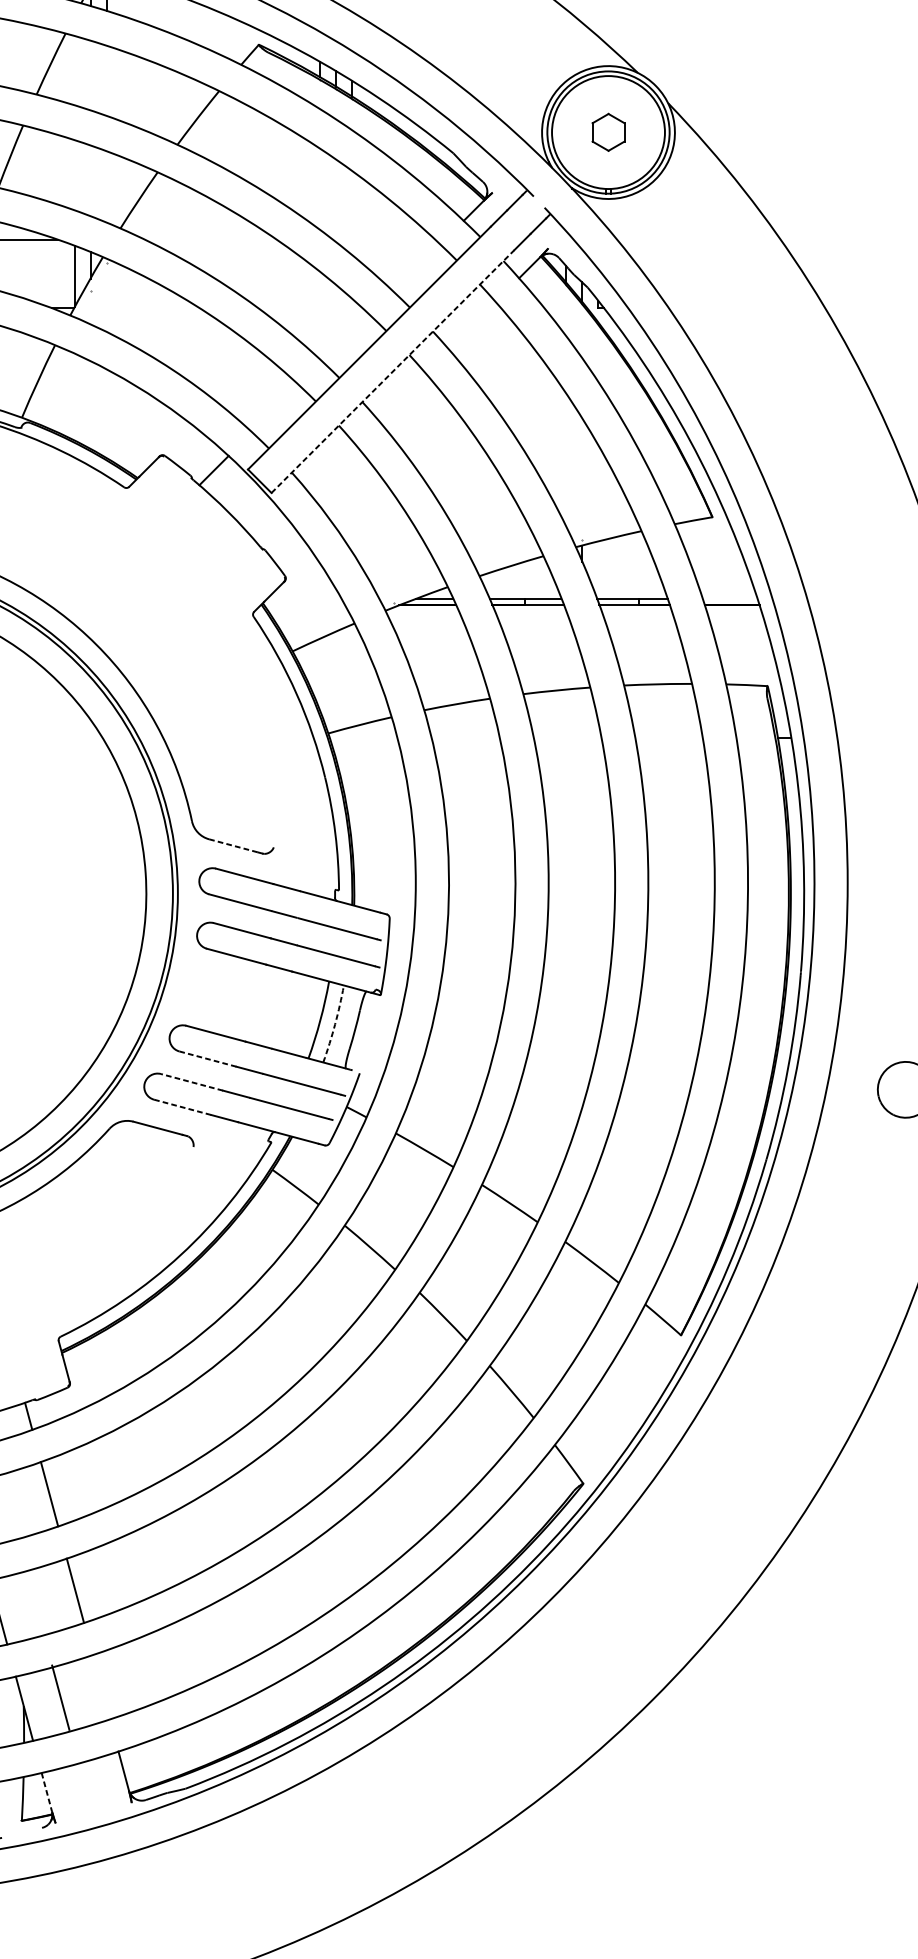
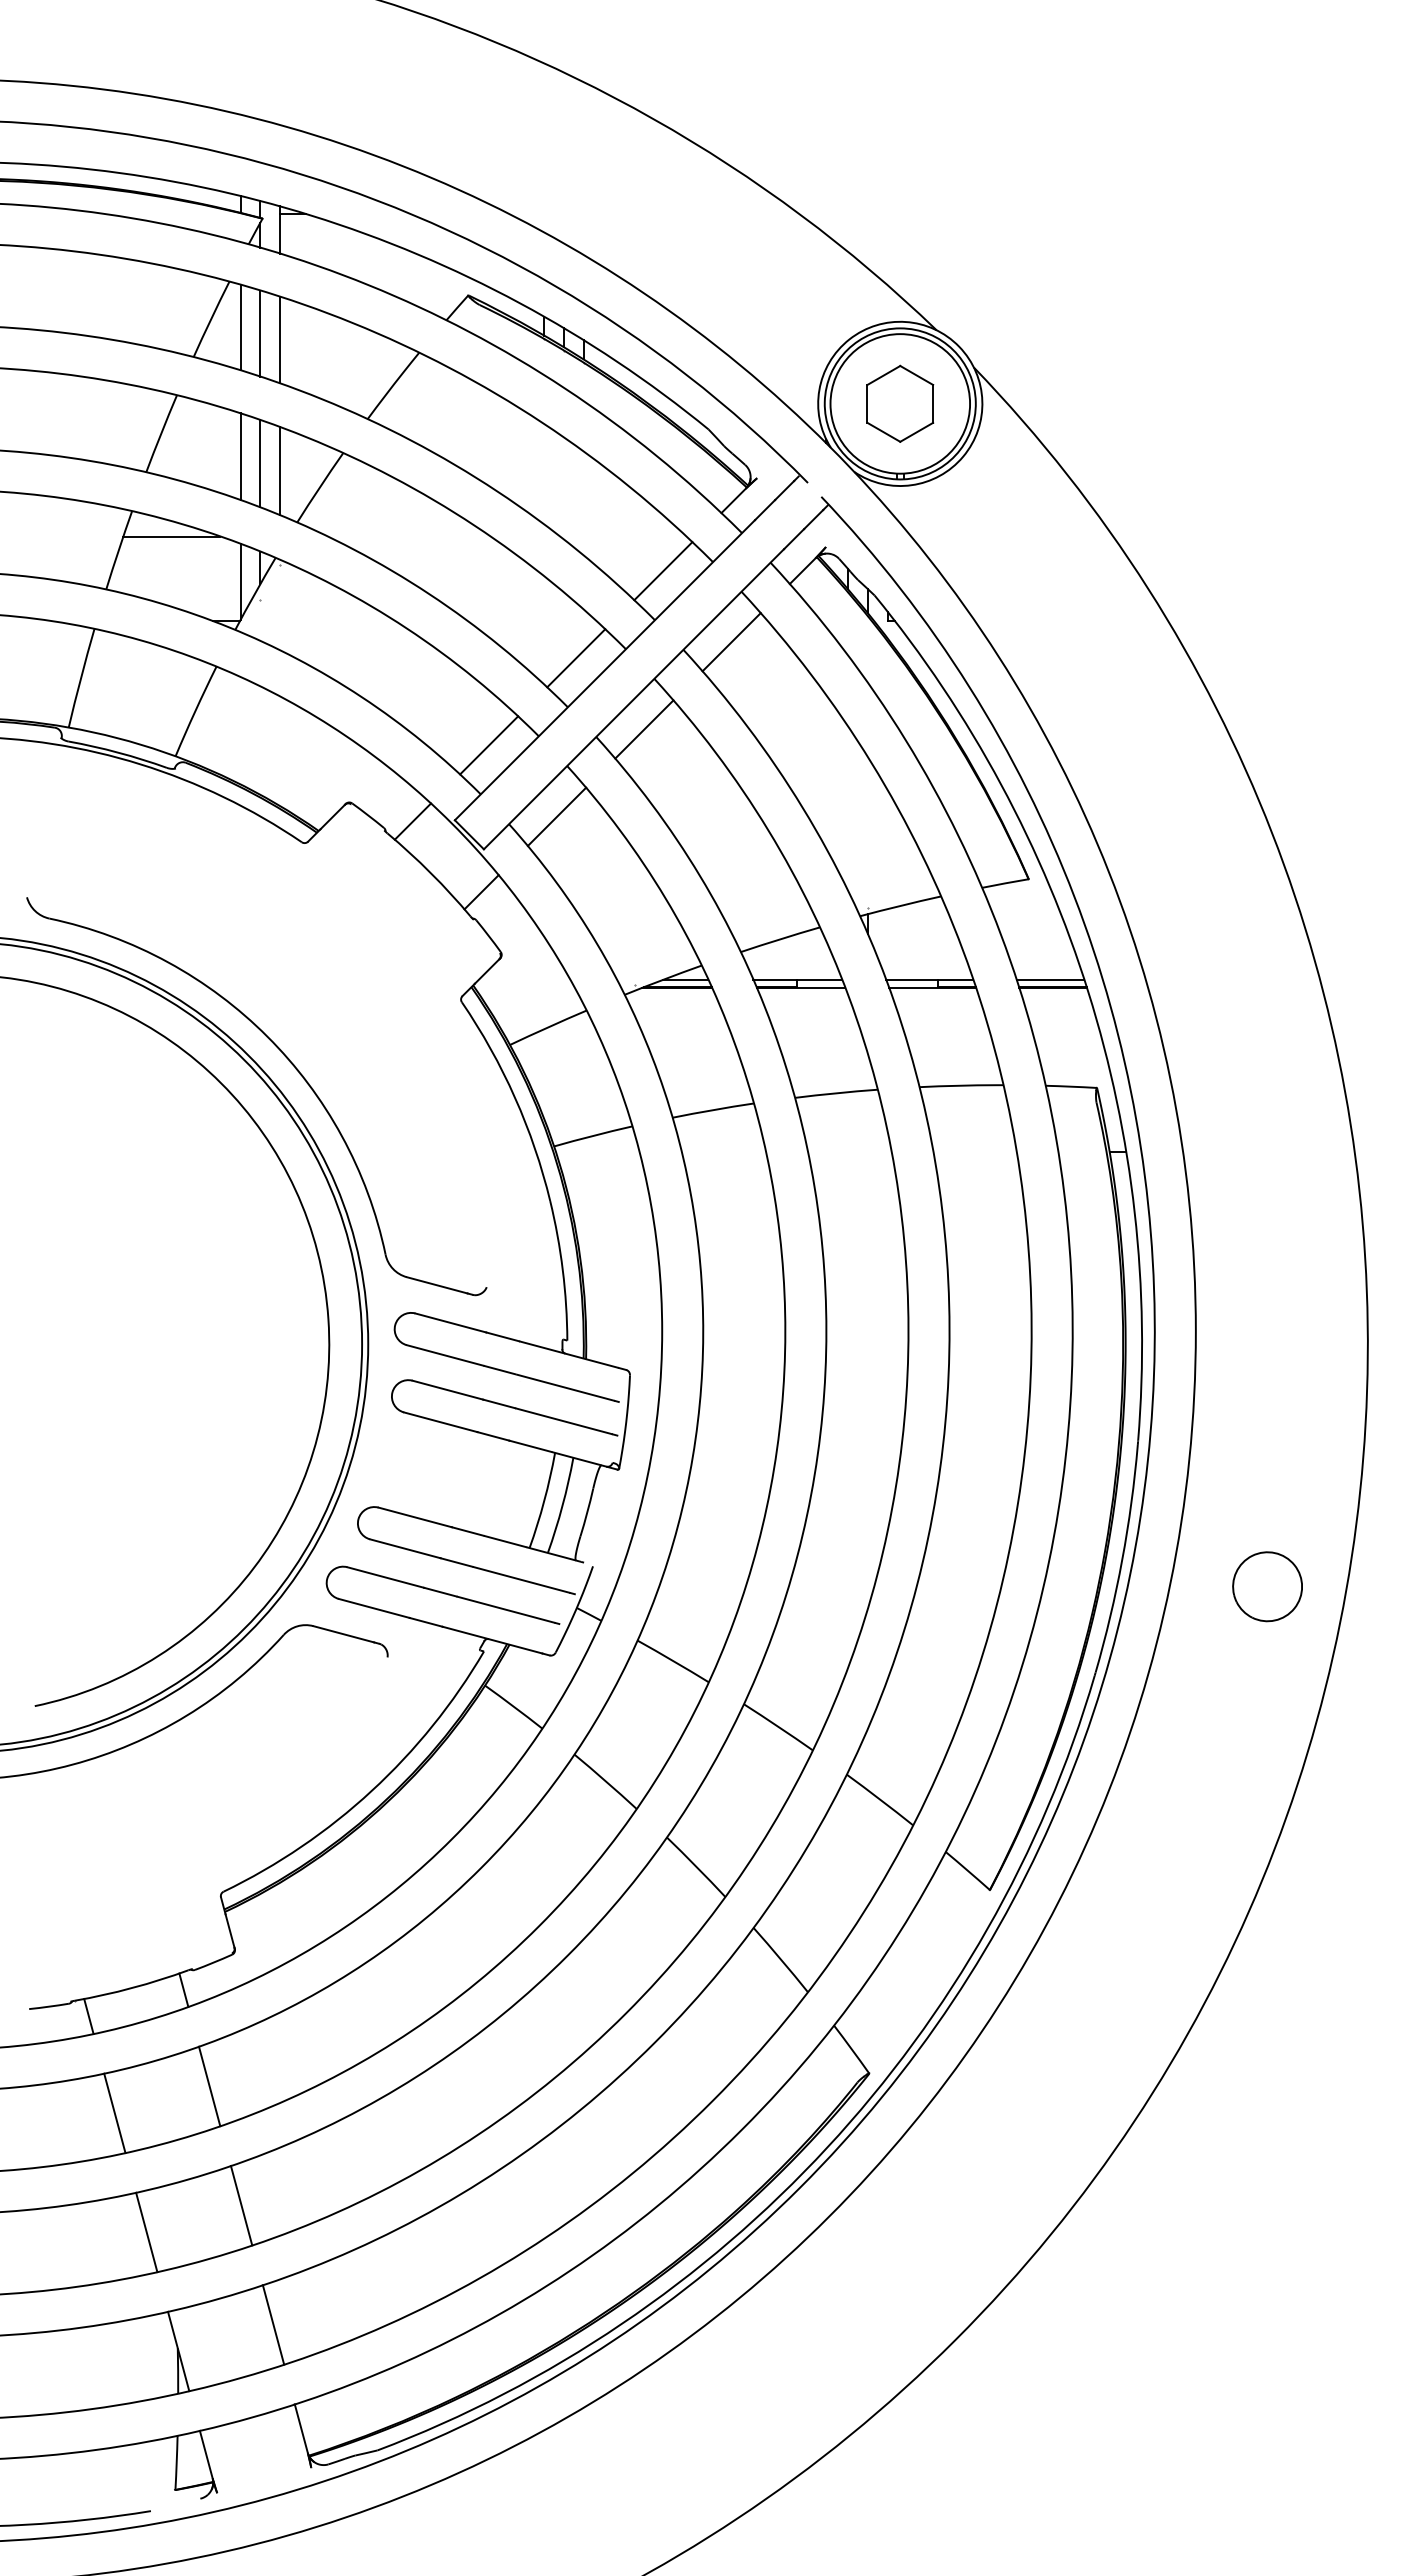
line: (74, 70) -> (240, 327), added
line: (90, 75) -> (260, 333), added
line: (106, 80) -> (280, 339), added
part: (608, 132) -> (900, 403), size x1.67
line: (74, 175) -> (240, 456), added
line: (90, 180) -> (260, 463), added
line: (106, 187) -> (280, 471), added
line: (416, 268) -> (663, 571), added
line: (471, 325) -> (731, 642), added
line: (346, 338) -> (576, 658), added
line: (393, 370) -> (634, 698), dashed -> solid
line: (401, 396) -> (644, 729), added
line: (276, 409) -> (489, 745), added
line: (330, 466) -> (556, 816), added
line: (269, 527) -> (481, 892), added
line: (730, 598) -> (1050, 979), added
line: (233, 846) -> (437, 1285), dashed -> solid
arc: (335, 1024) -> (562, 1505), dashed -> solid
line: (208, 1058) -> (405, 1548), dashed -> solid
line: (191, 1082) -> (385, 1577), dashed -> solid
line: (182, 1107) -> (374, 1608), dashed -> solid
line: (60, 1697) -> (273, 2324), moved
line: (47, 1792) -> (206, 2454), dashed -> solid

